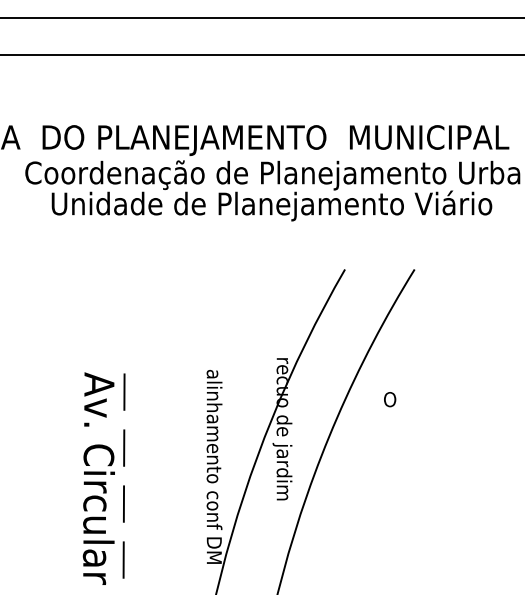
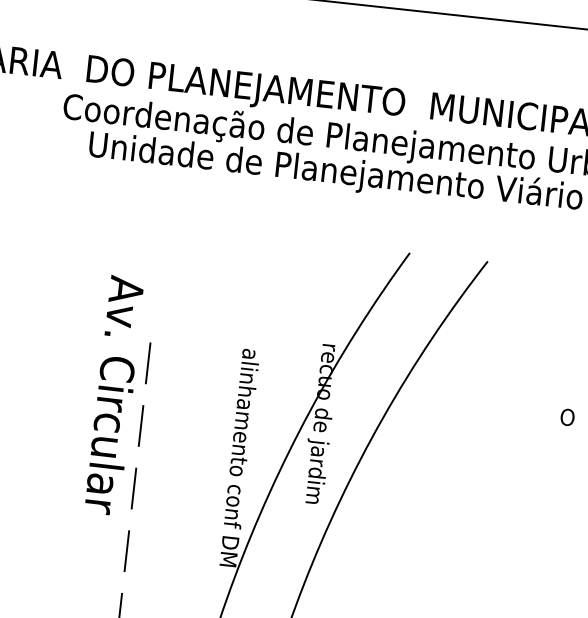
text: (390, 399) -> (568, 417), moved
text: (98, 478) -> (114, 395), moved

